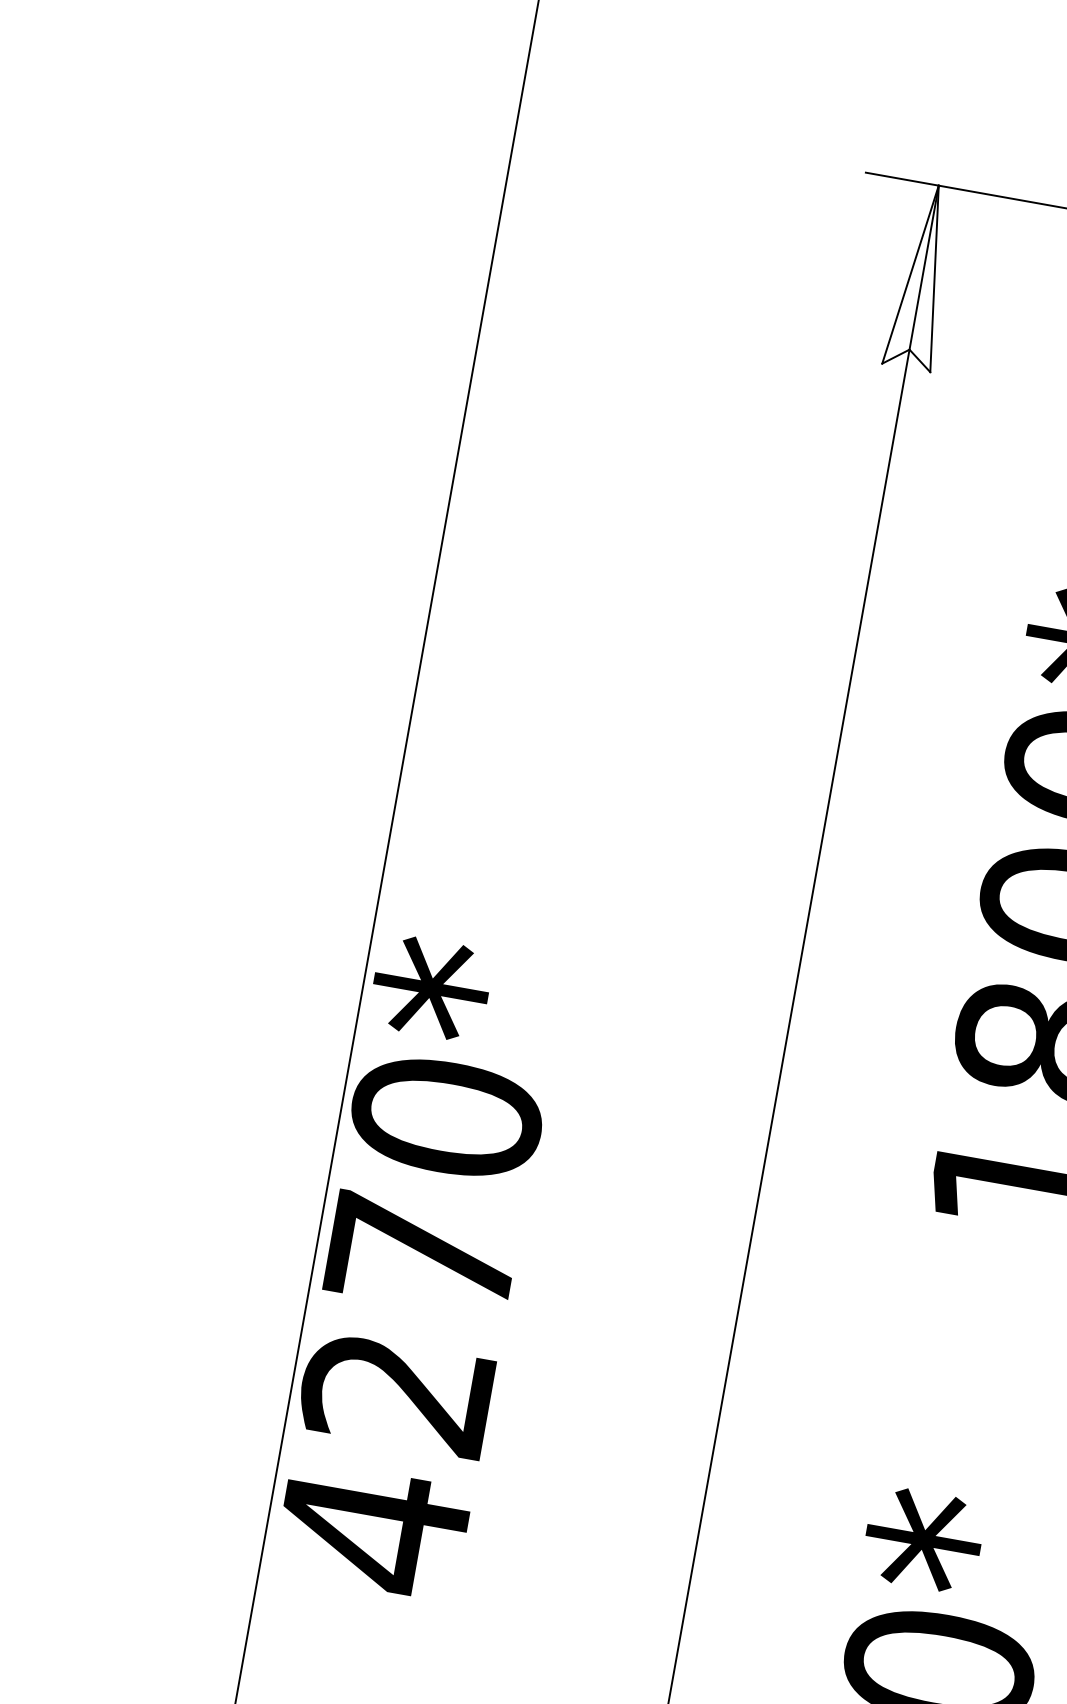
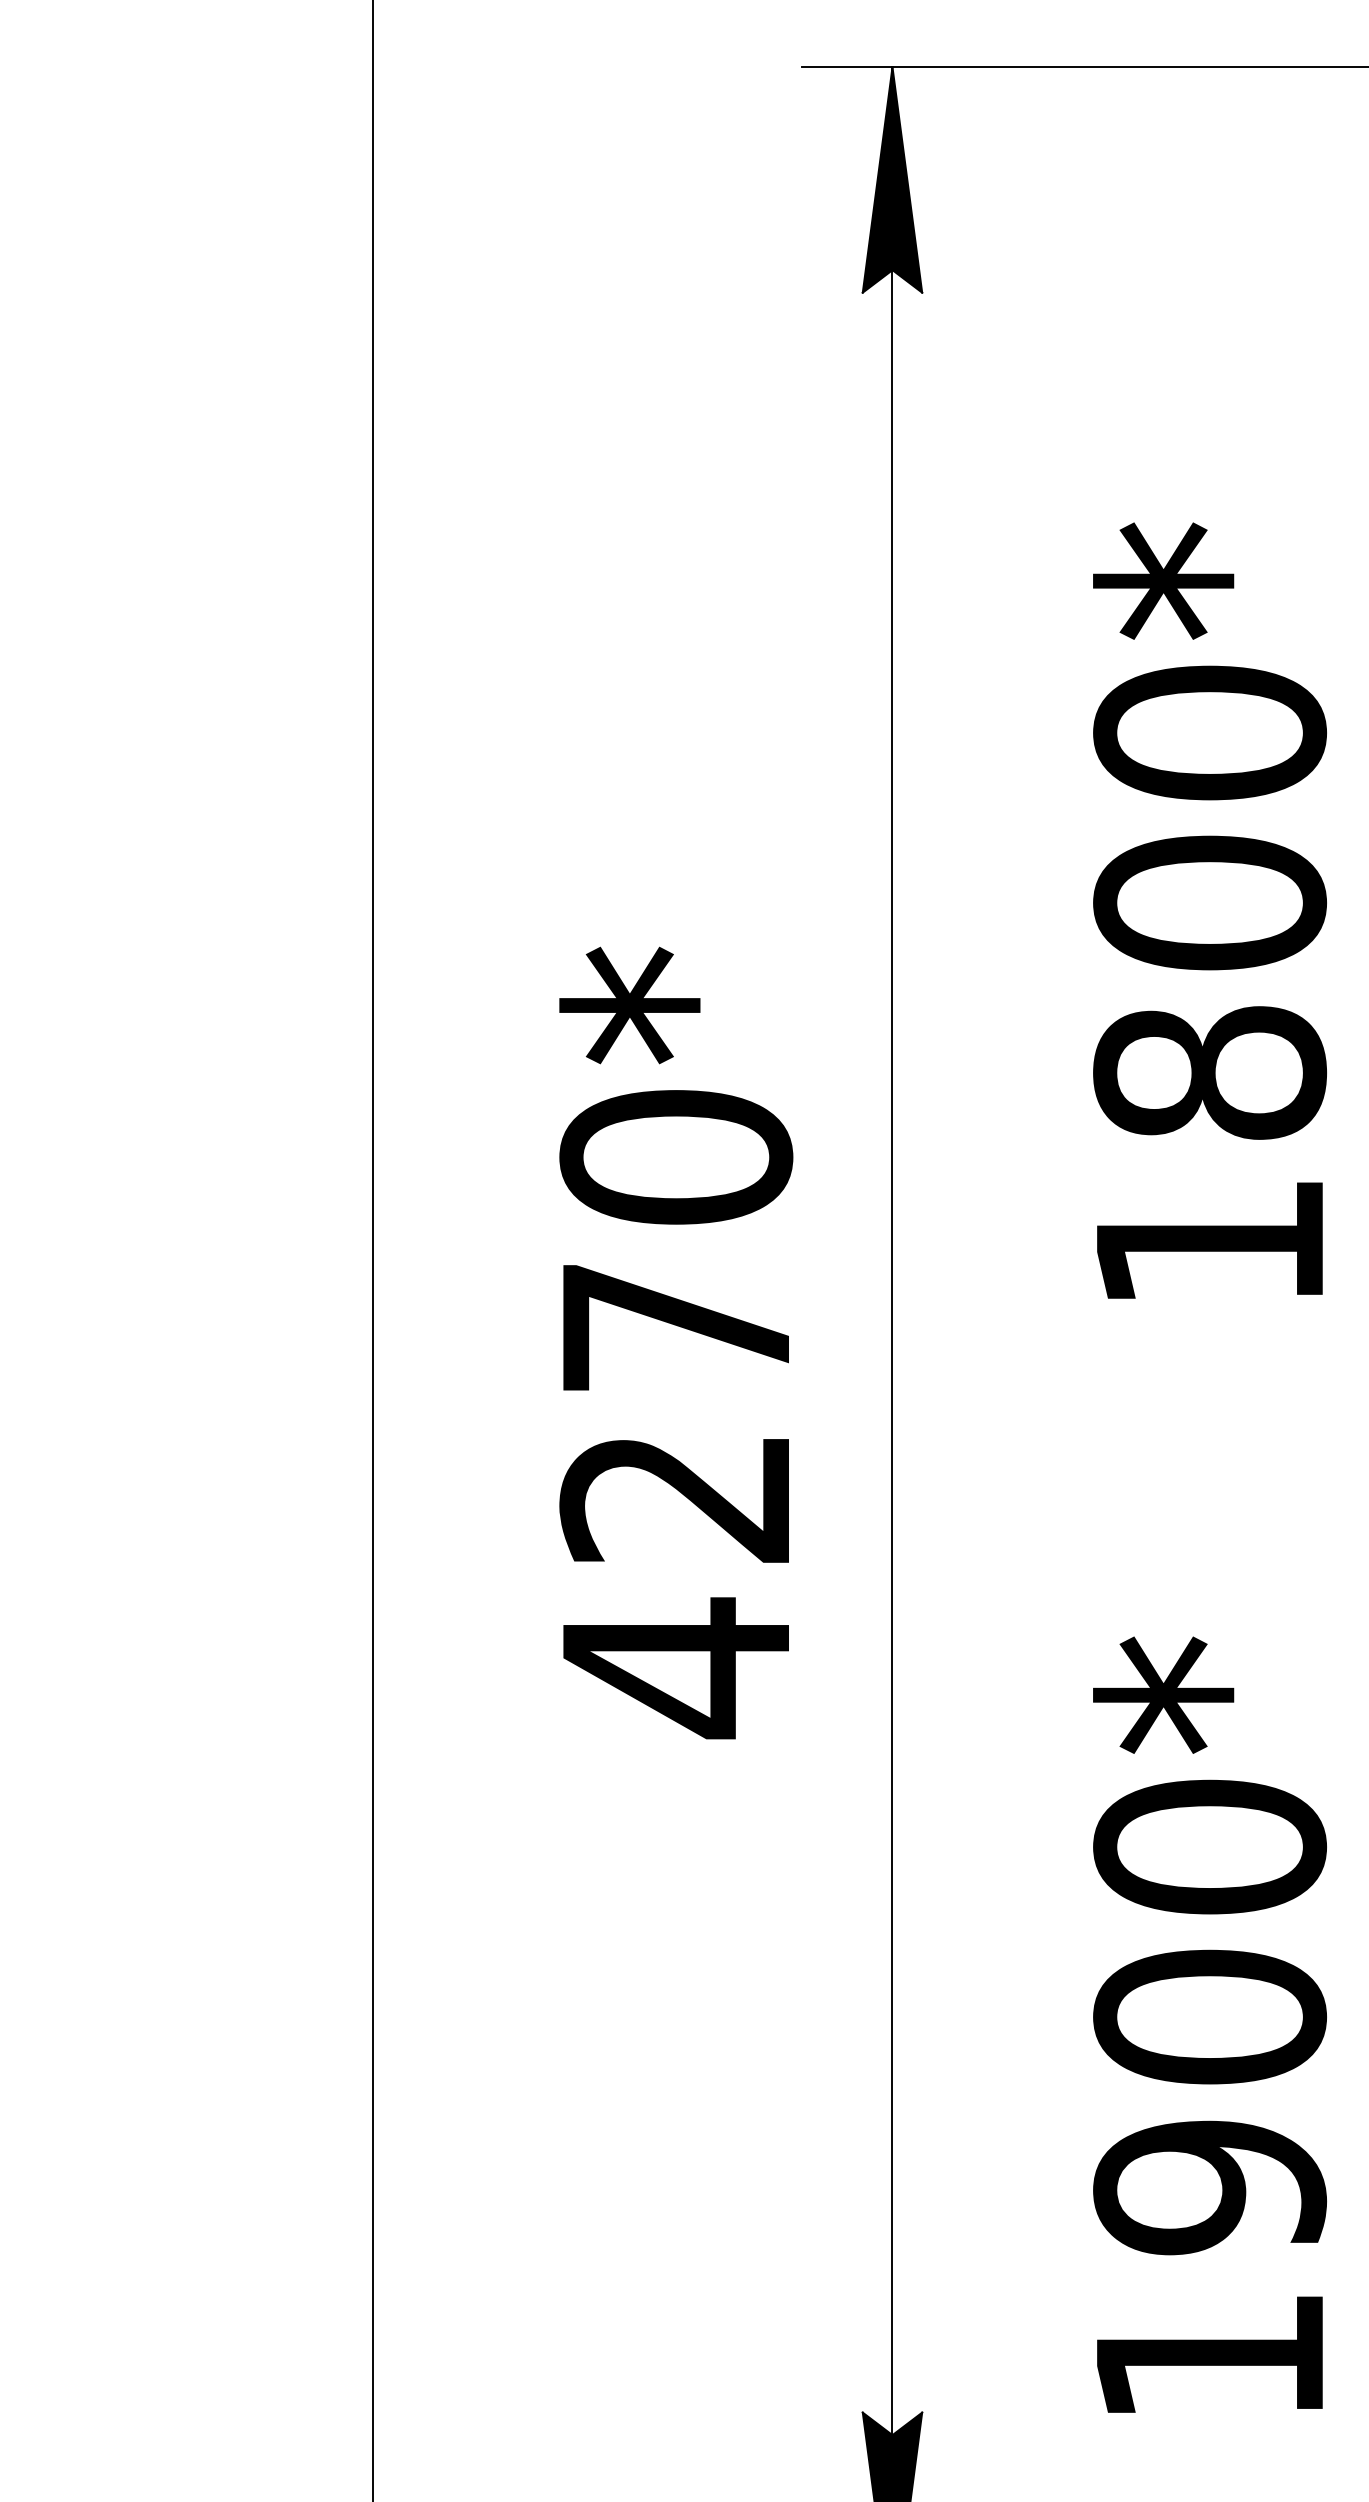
fill: (922, 276) -> (892, 179), added
text: (420, 1267) -> (676, 1342), moved

